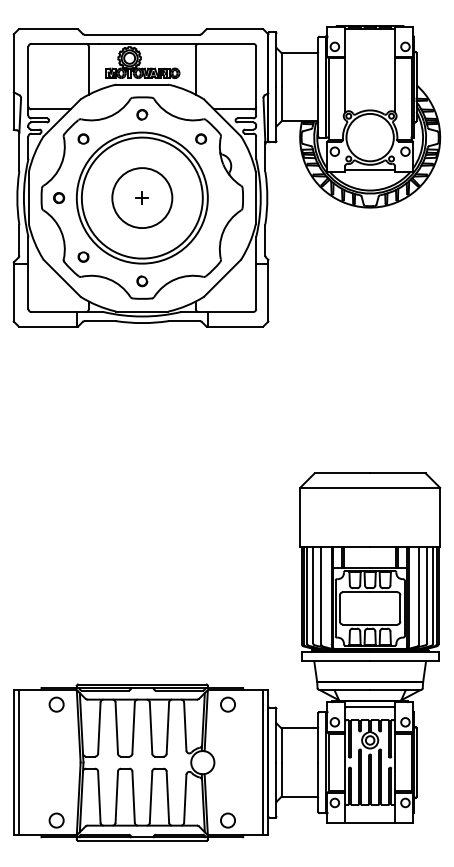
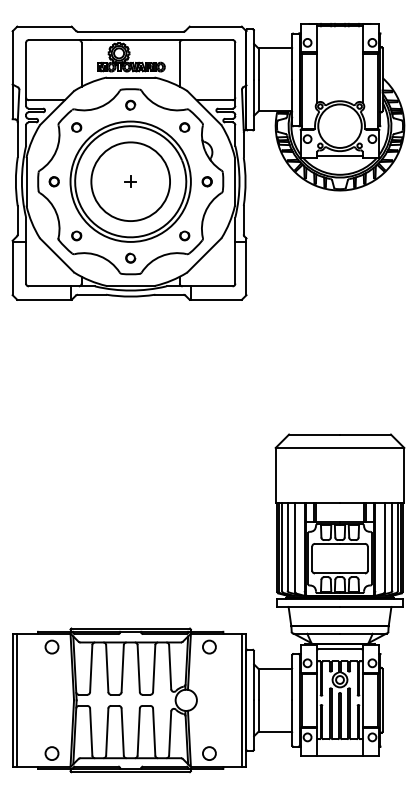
circle: (142, 197) -> (130, 181), size x1.43
part: (224, 197) -> (206, 181), added
part: (200, 256) -> (184, 235), added

